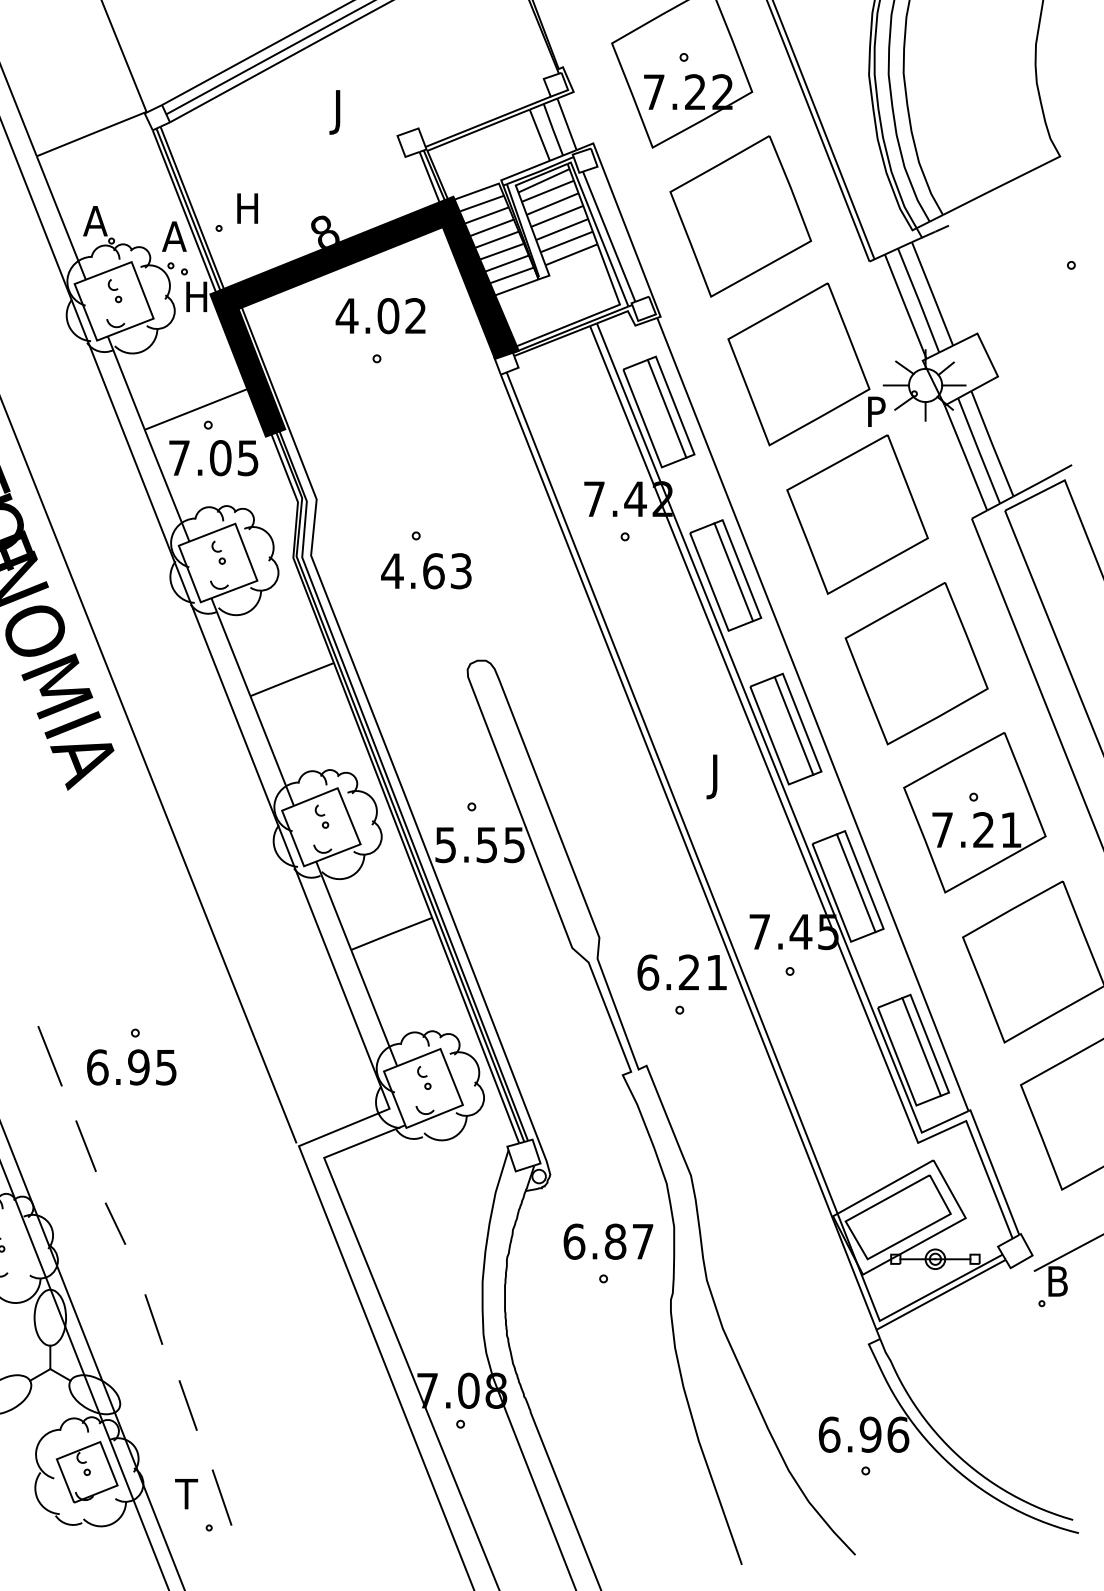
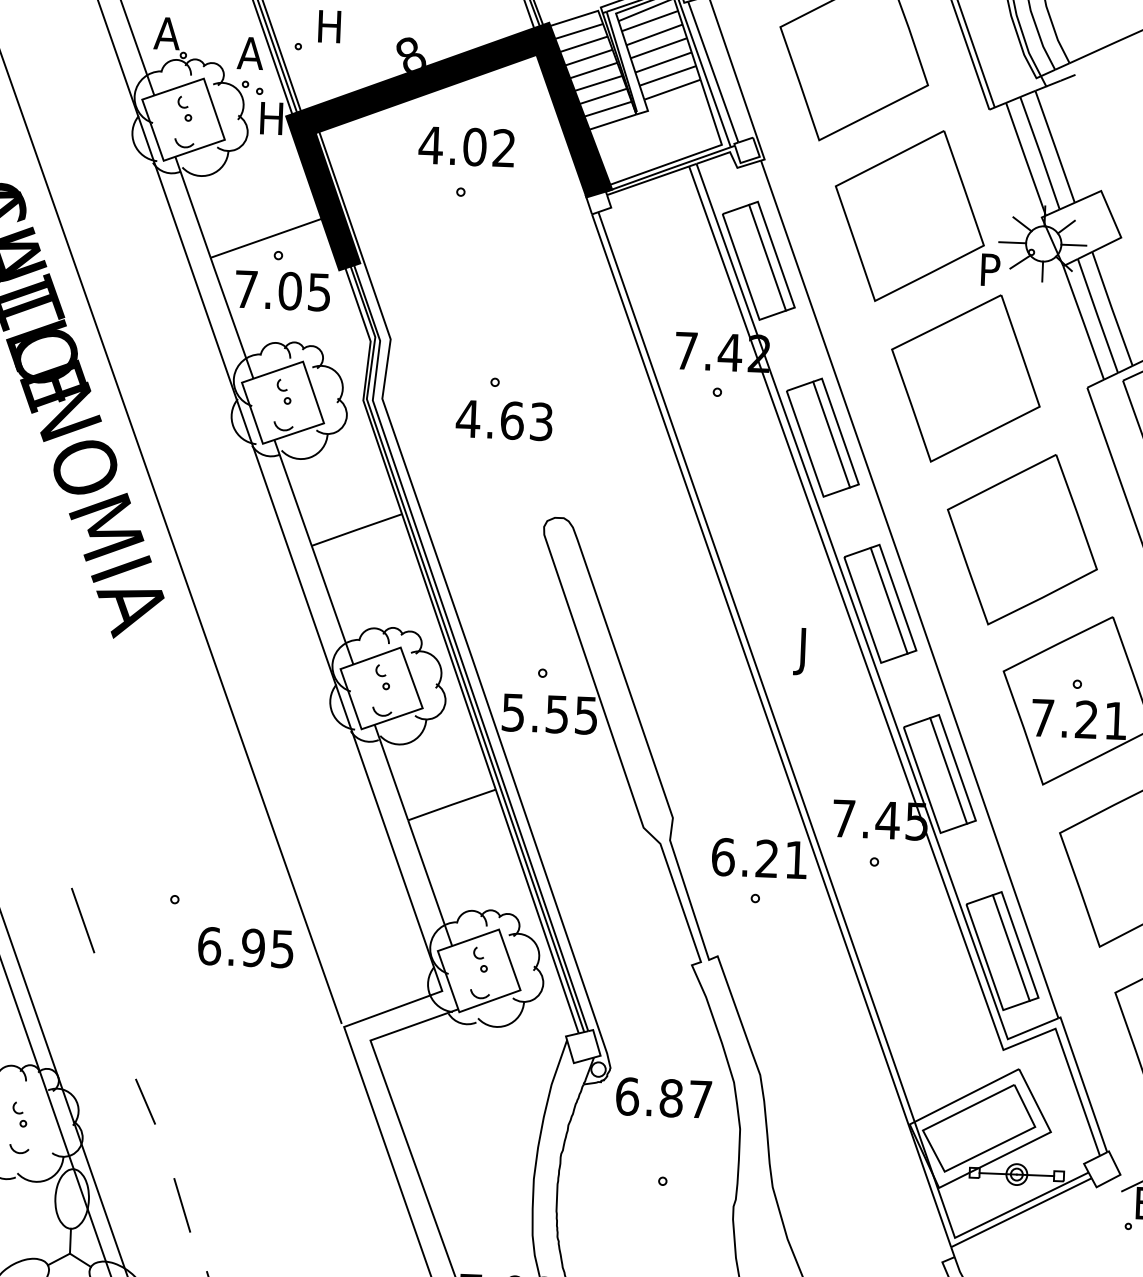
text: (131, 1067) -> (245, 947), moved
line: (85, 1145) -> (116, 1017), removed
text: (608, 1241) -> (663, 1097), moved

